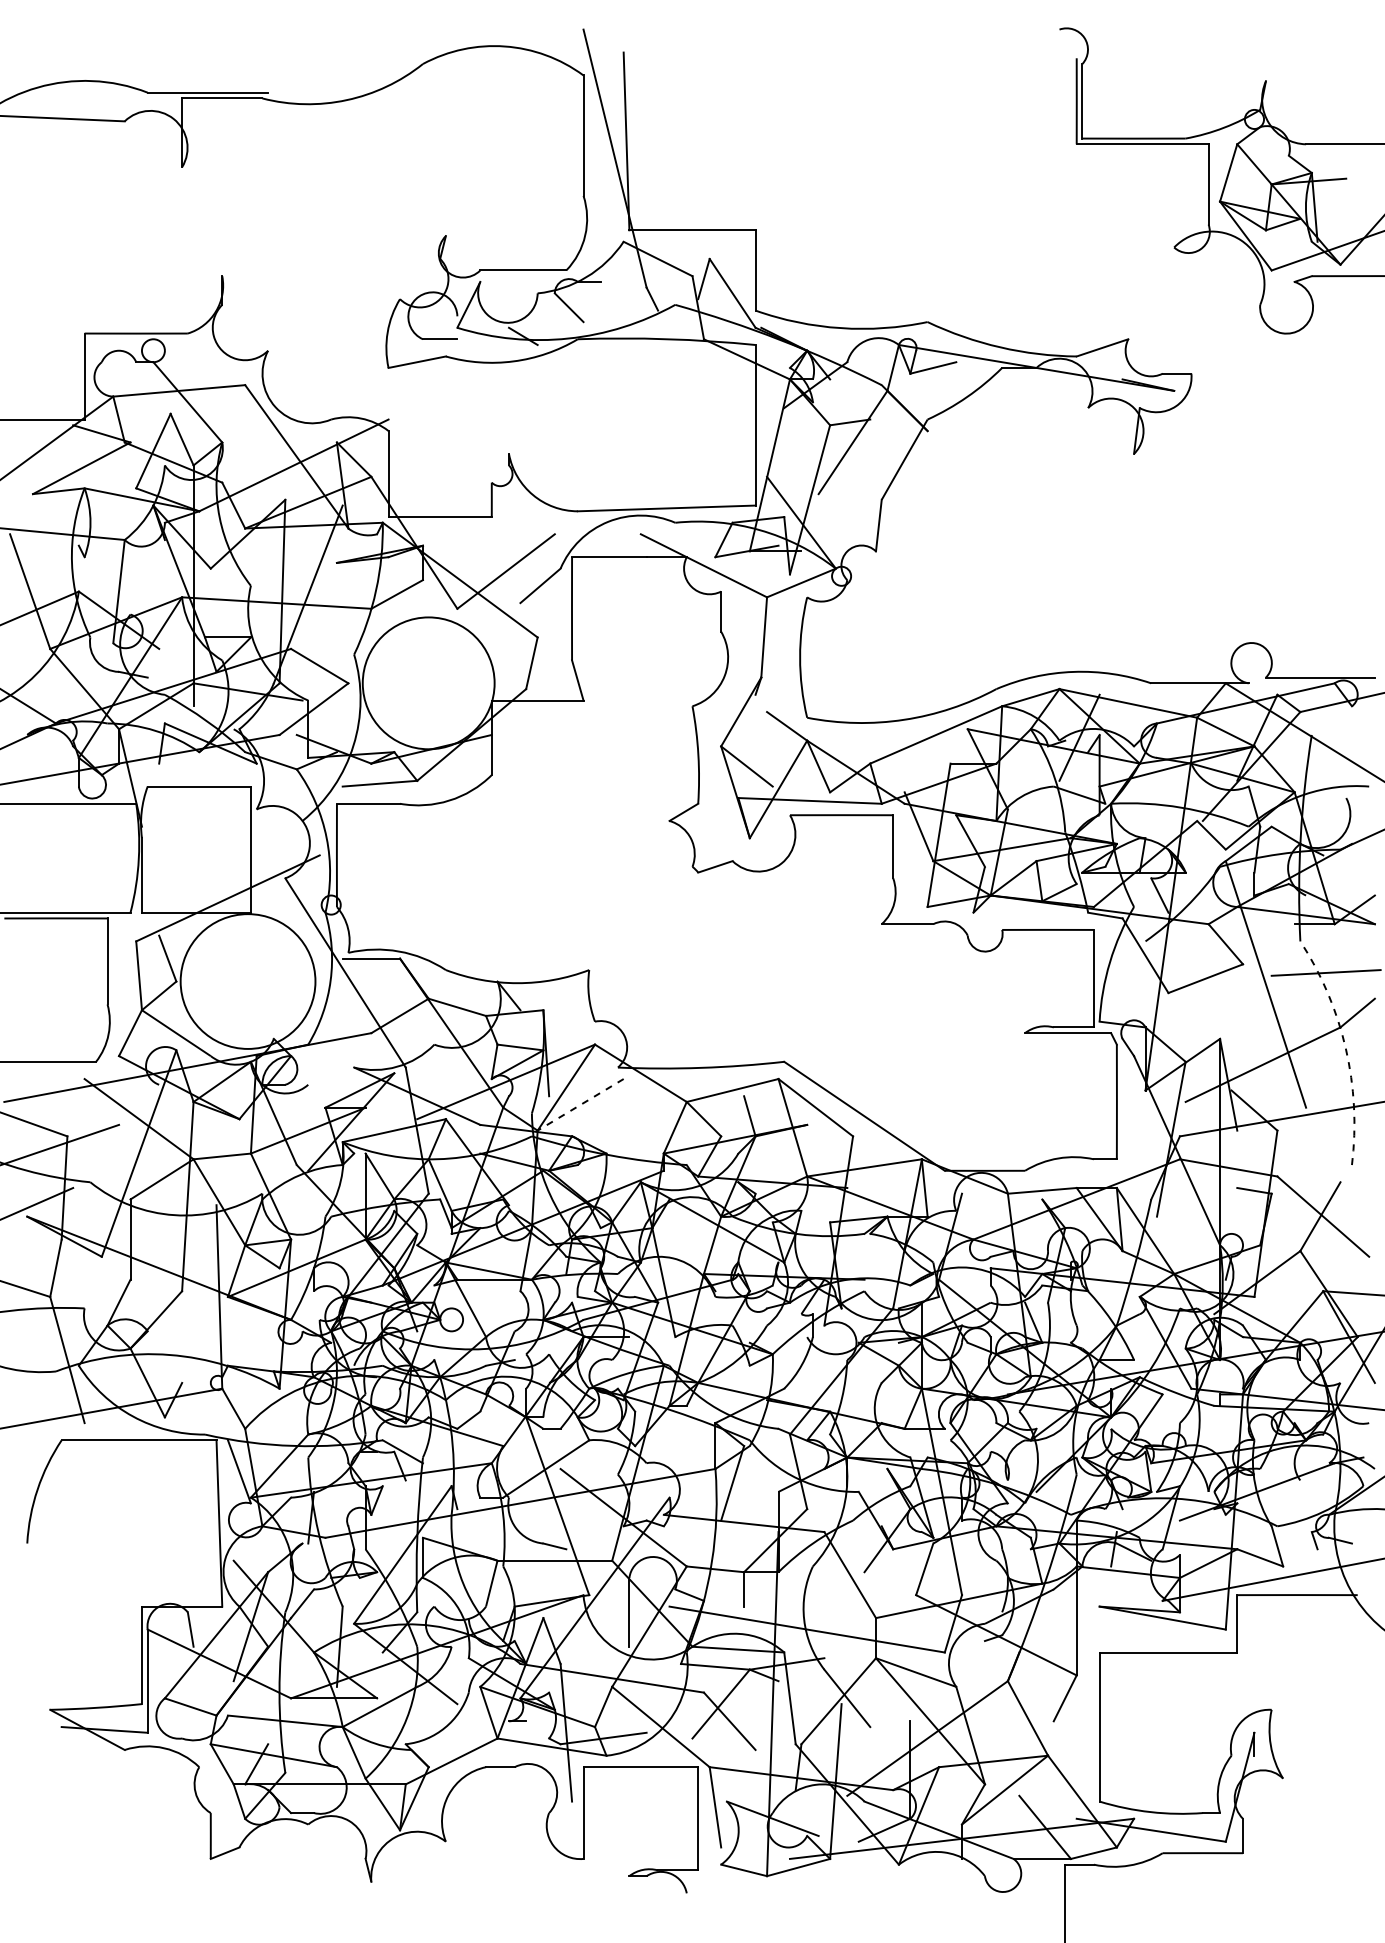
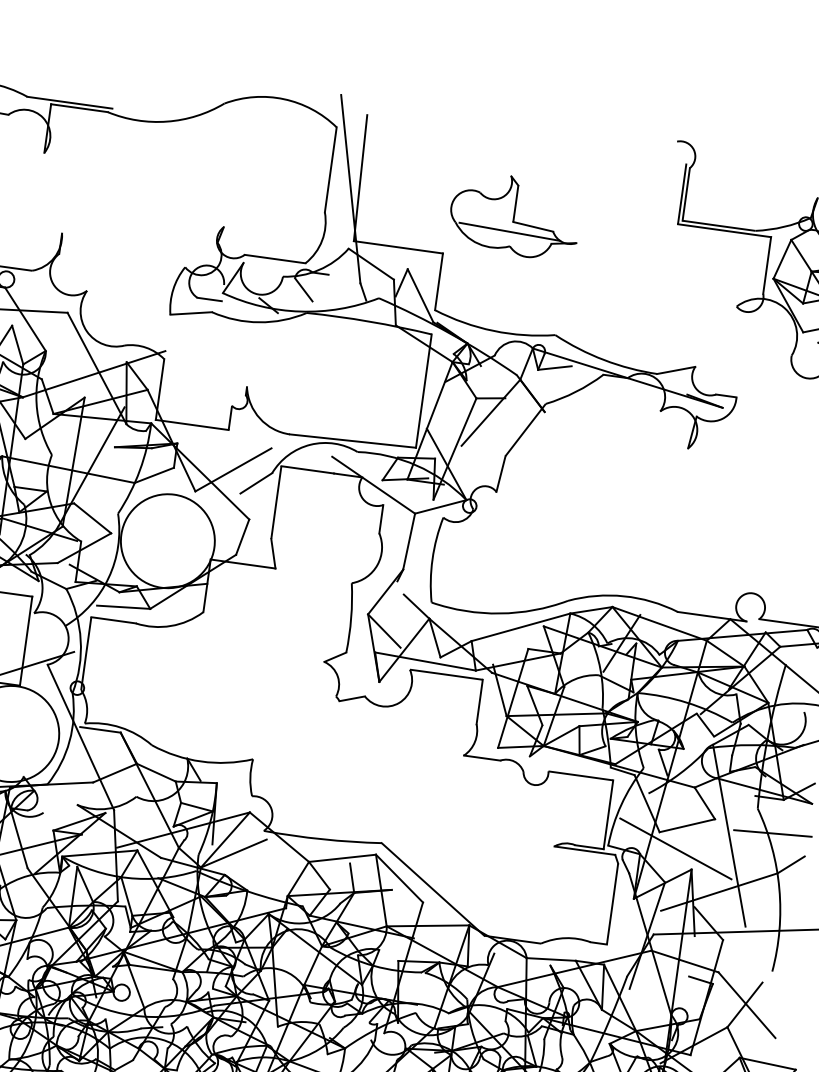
part: (848, 163) -> (515, 215), added
line: (1194, 1012) -> (676, 848), added
arc: (1345, 1048) -> (779, 888), dashed -> solid
line: (580, 1105) -> (233, 854), dashed -> solid

